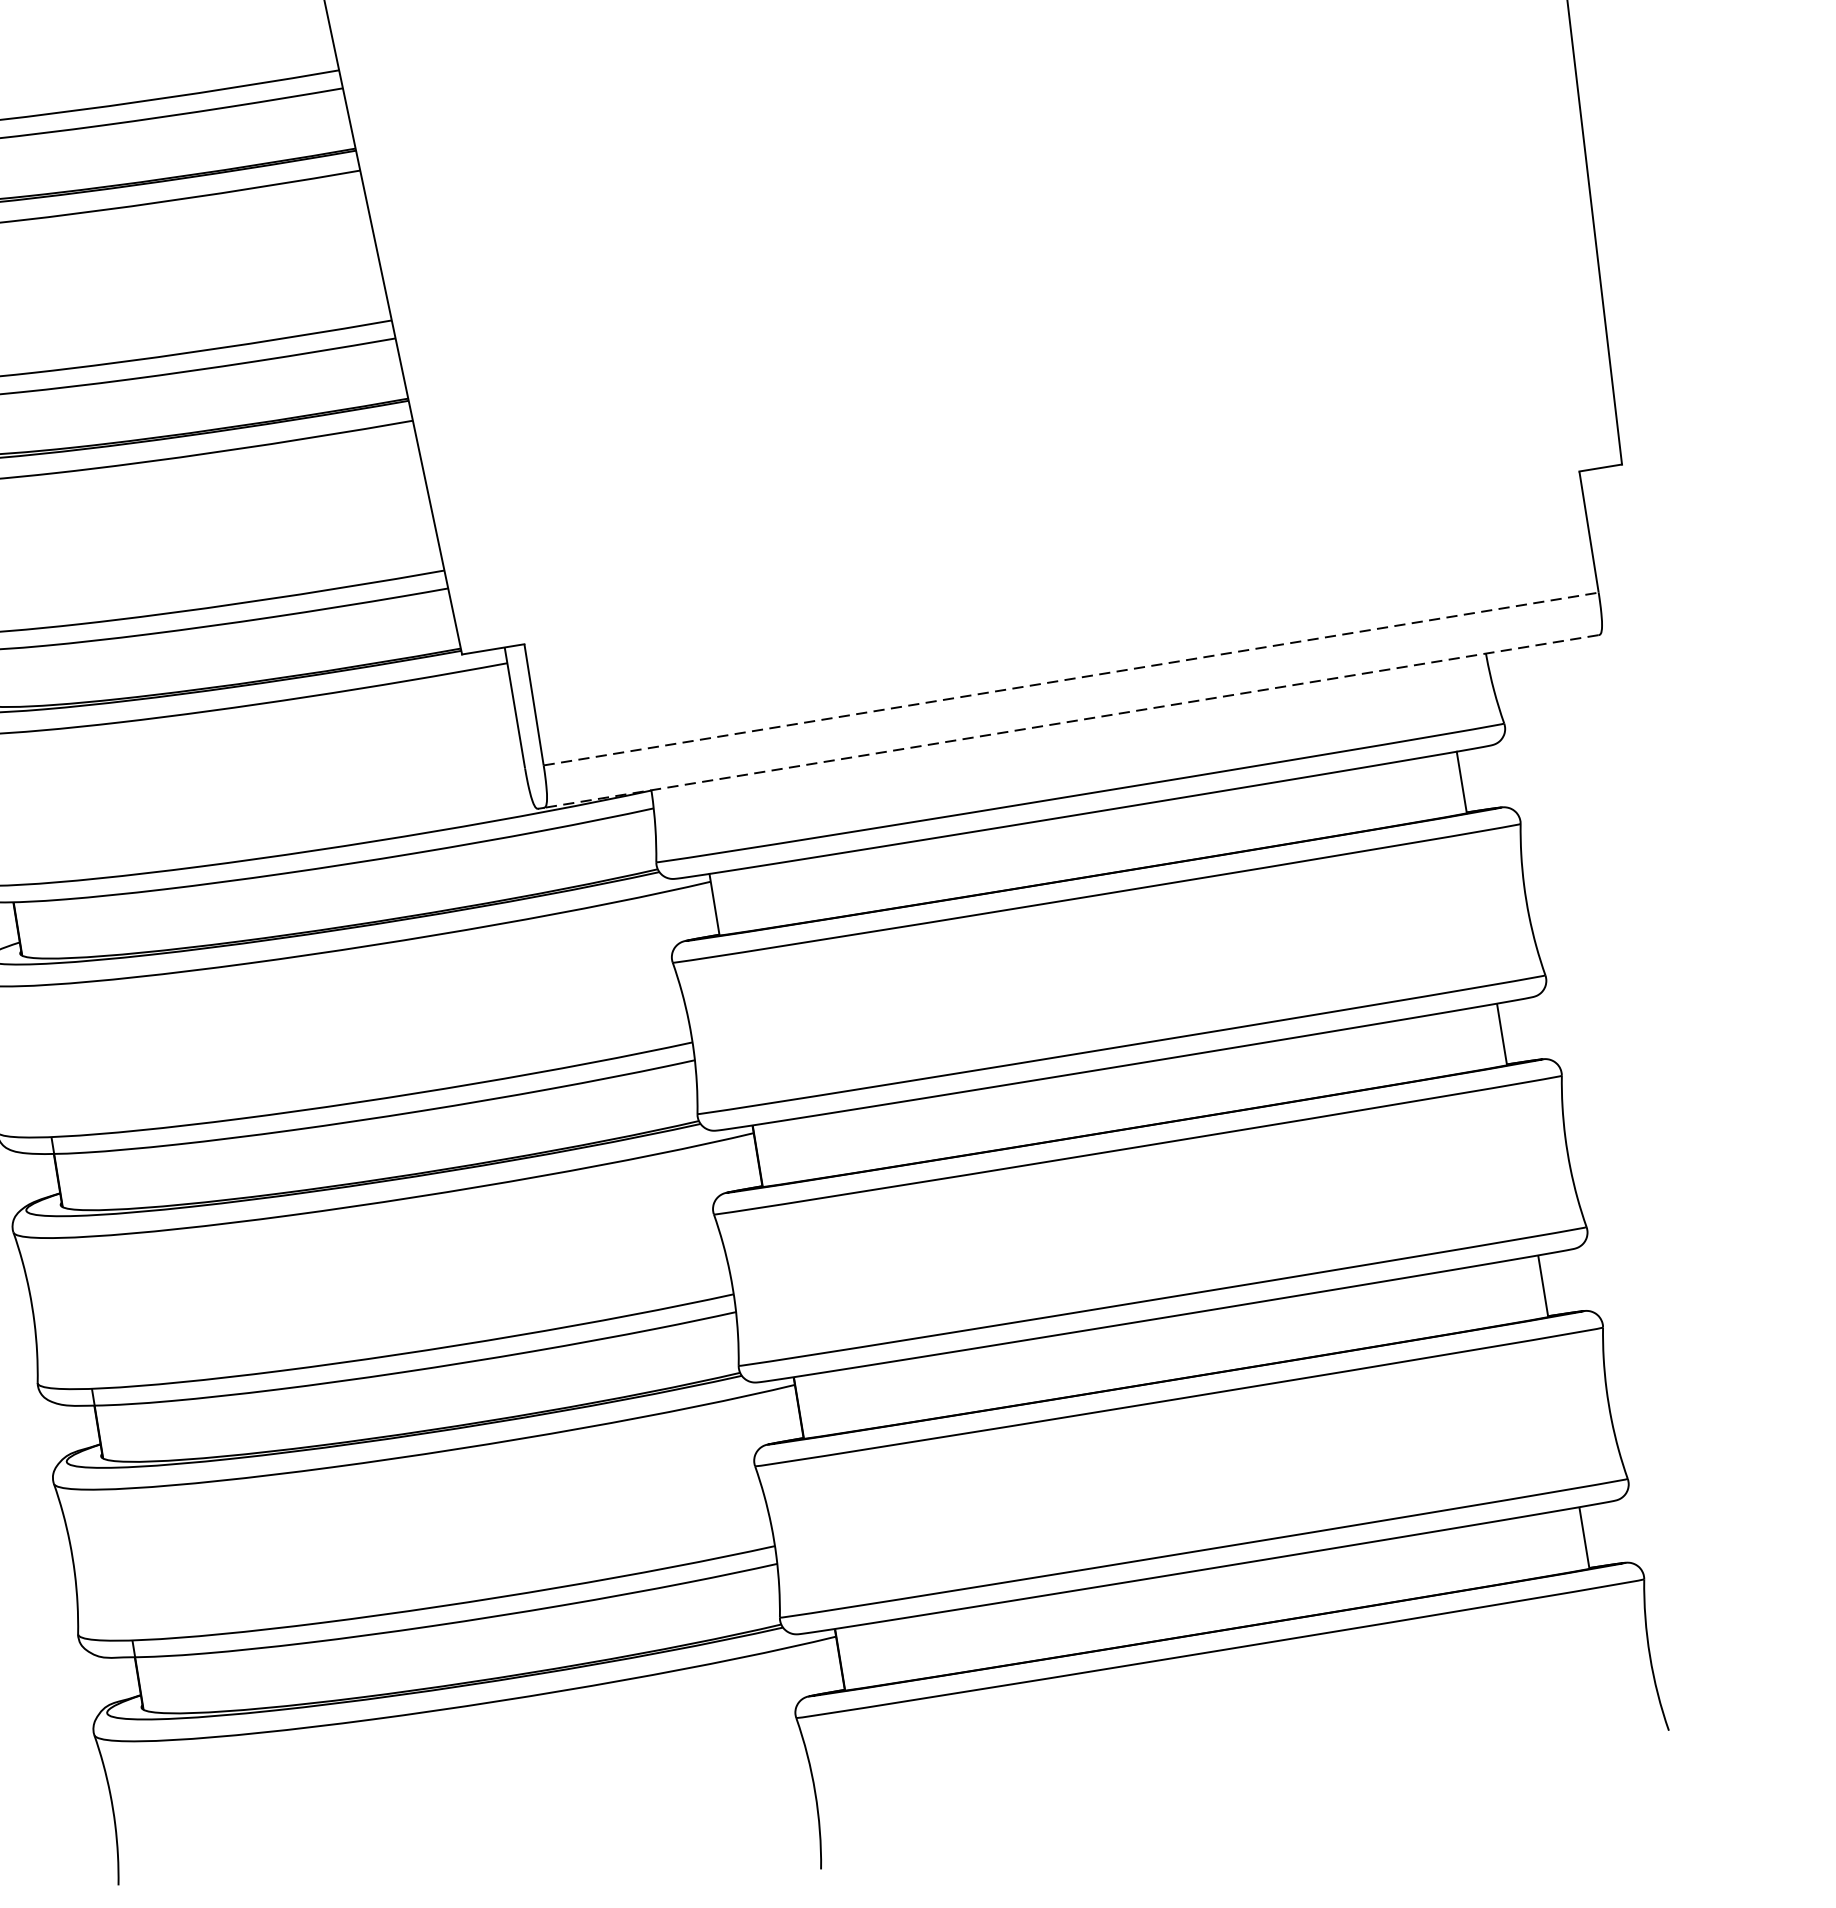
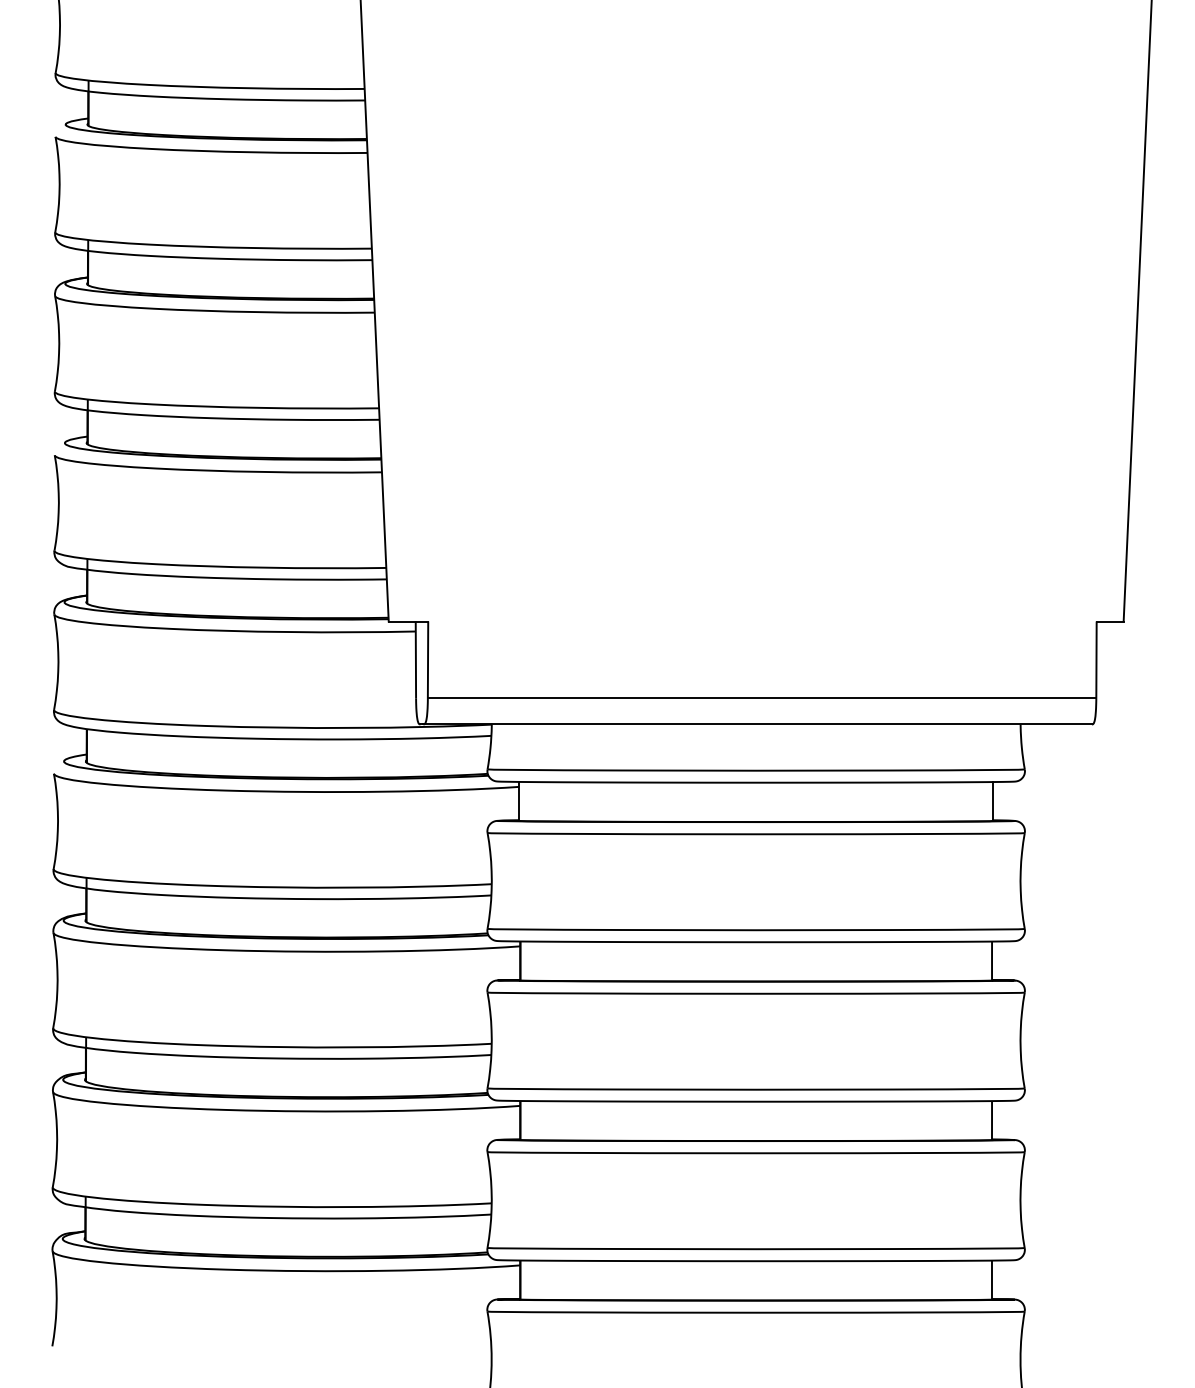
line: (1071, 679) -> (762, 698), dashed -> solid
line: (1070, 721) -> (757, 724), dashed -> solid

